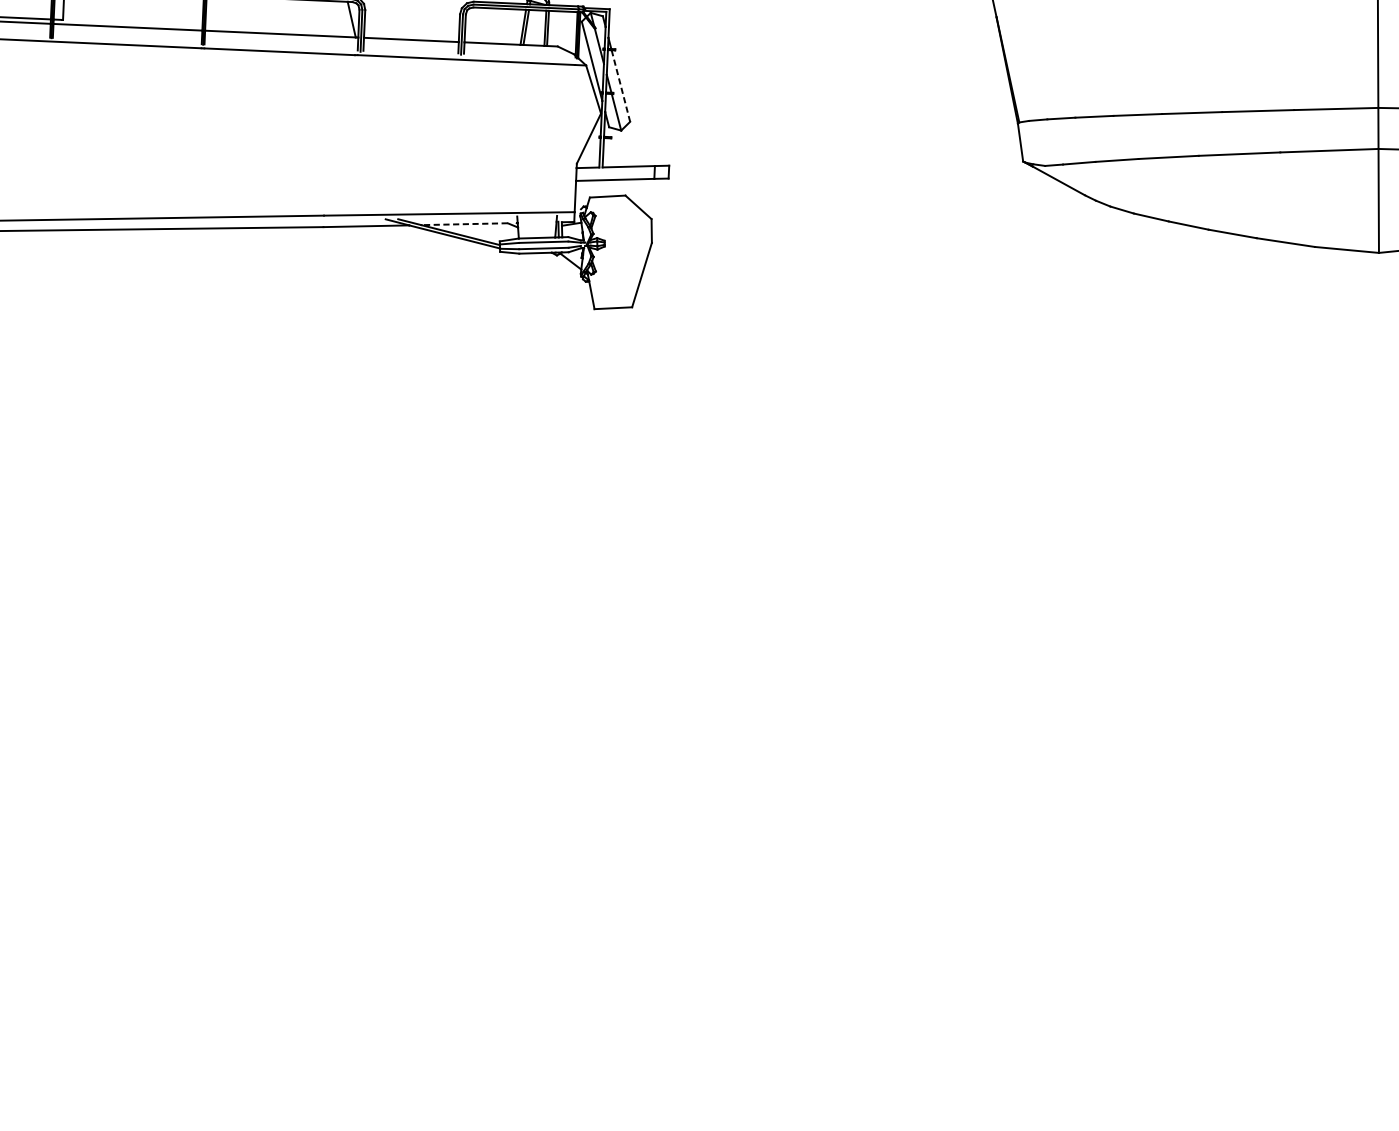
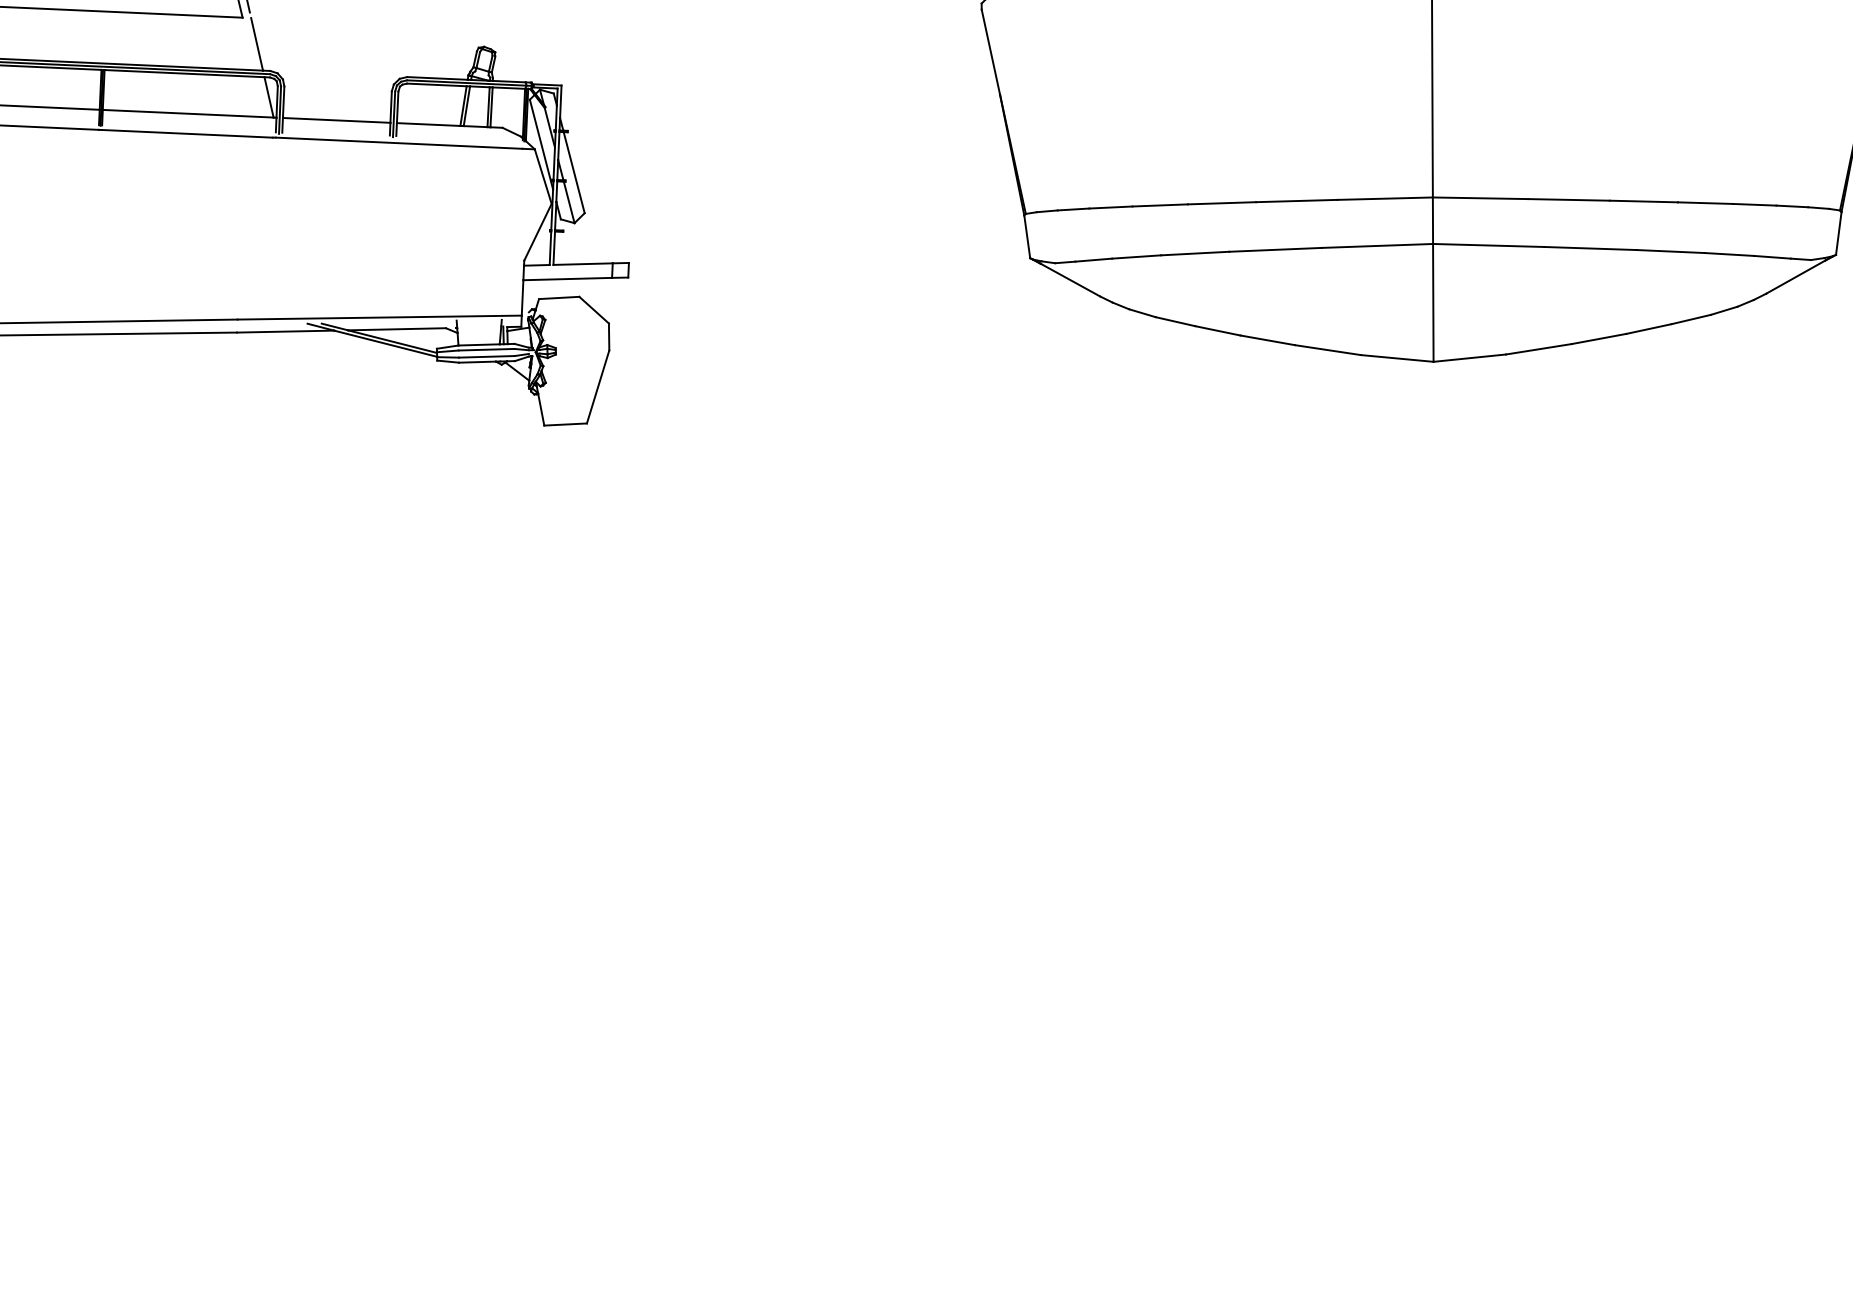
line: (621, 85) -> (574, 172), dashed -> solid
line: (464, 224) -> (396, 329), dashed -> solid

